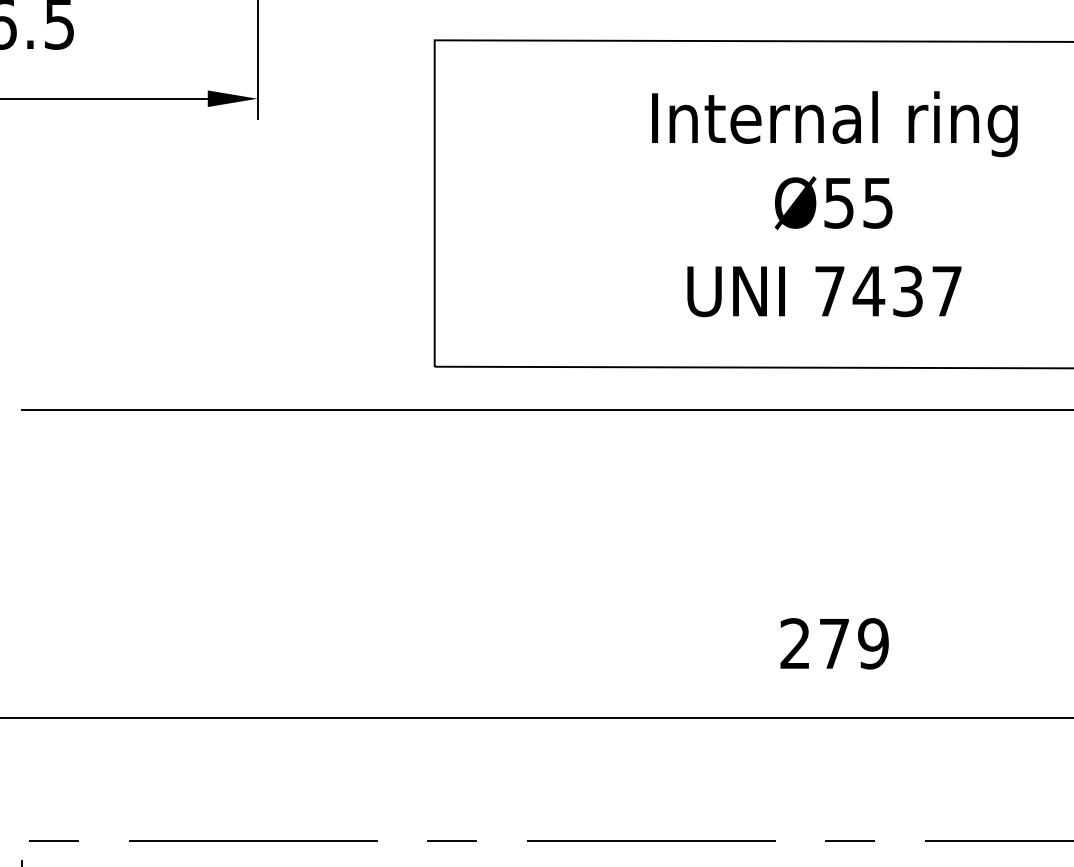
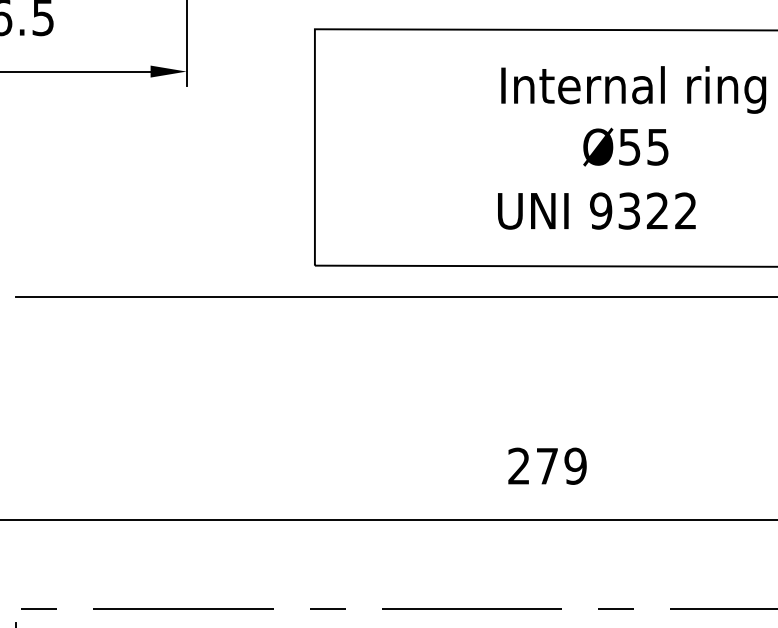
text: (834, 123) -> (633, 89), moved
text: (833, 202) -> (625, 146), moved
text: (888, 290) -> (643, 210), 7437 -> 9322
text: (834, 642) -> (547, 465), moved

